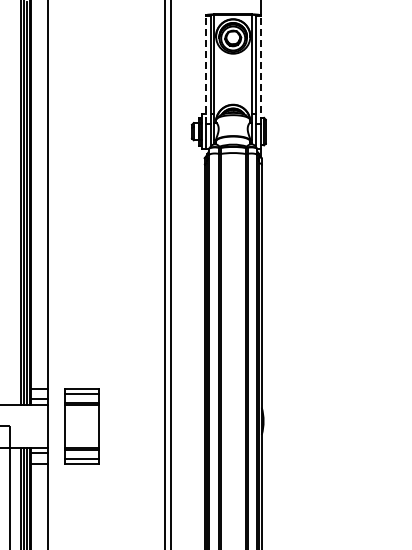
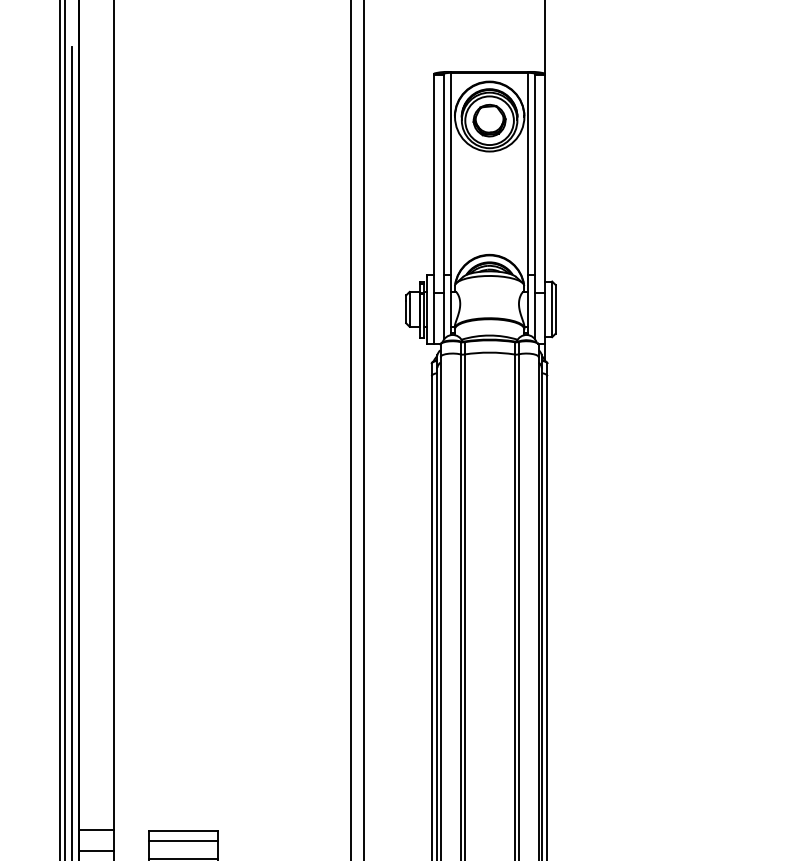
line: (205, 69) -> (433, 183), dashed -> solid
line: (260, 69) -> (544, 183), dashed -> solid

